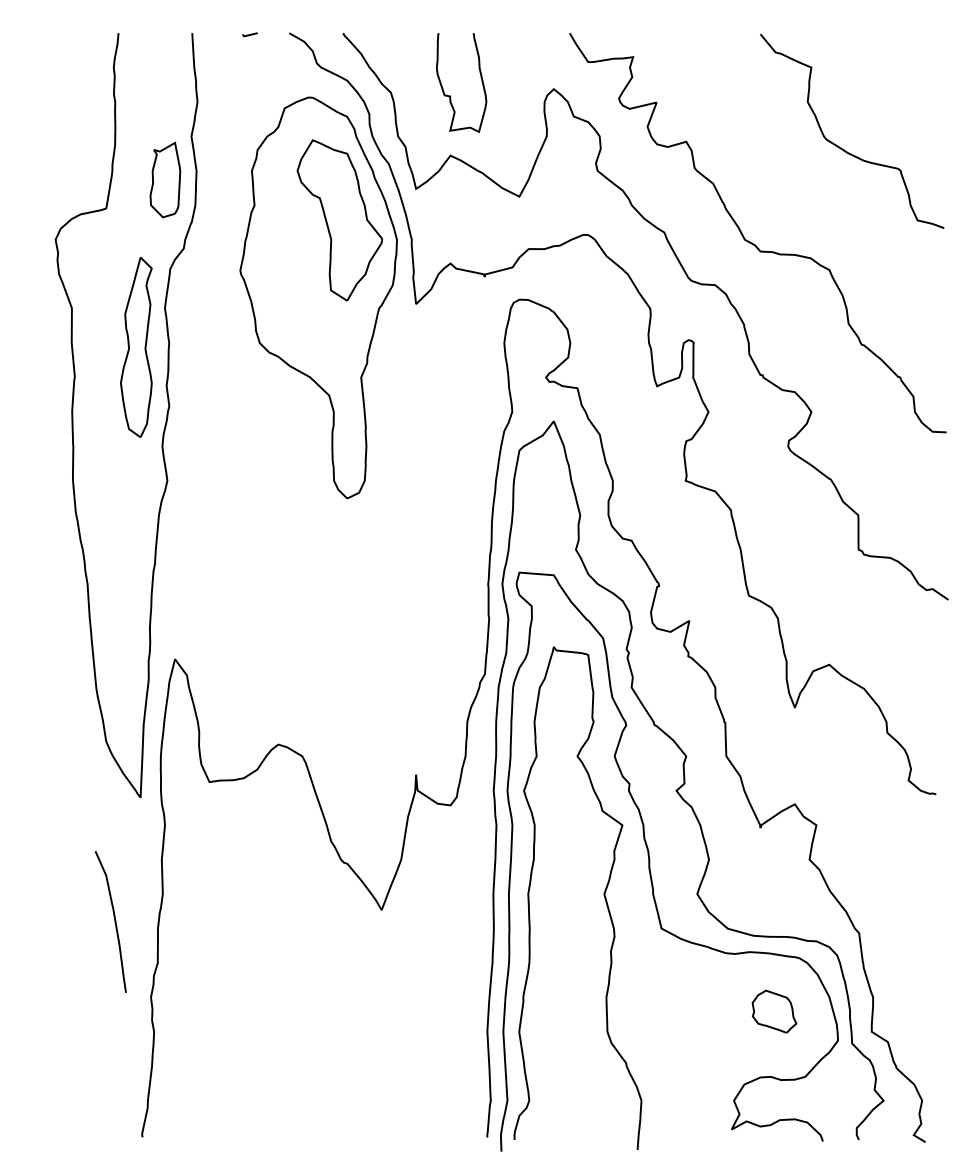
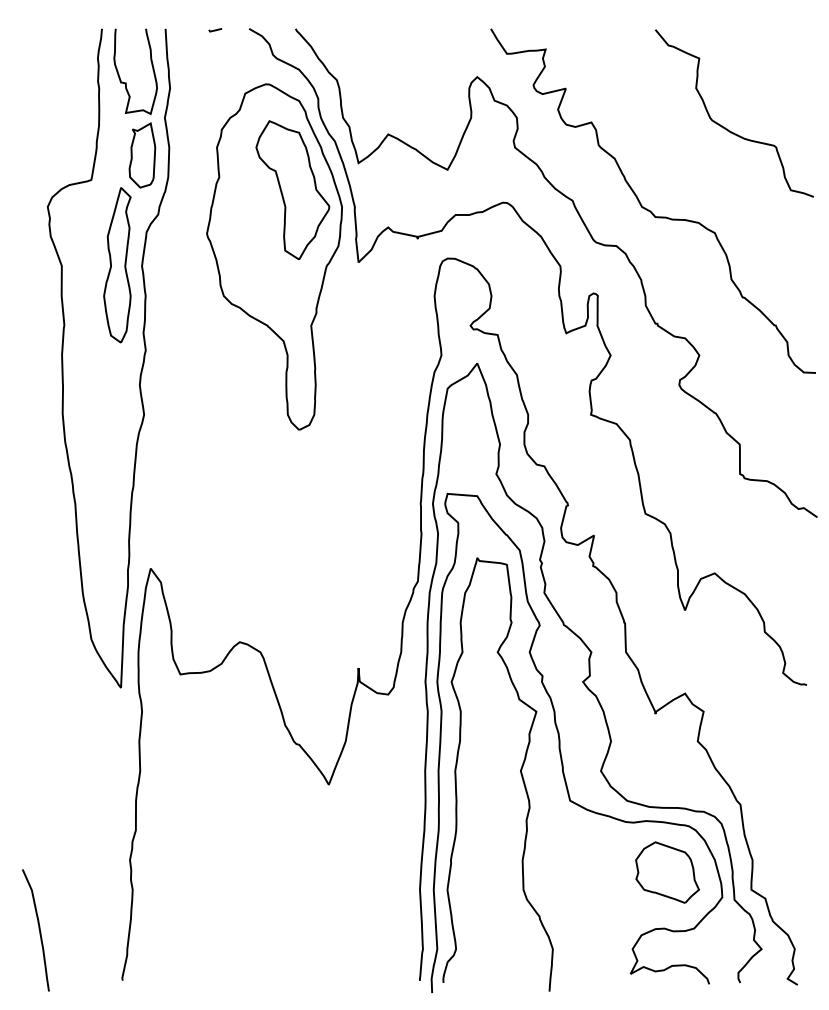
curve: (450, 95) -> (126, 82), moved
part: (136, 347) -> (117, 265), moved
curve: (114, 921) -> (39, 930), moved
part: (774, 1011) -> (667, 872), size x1.67

